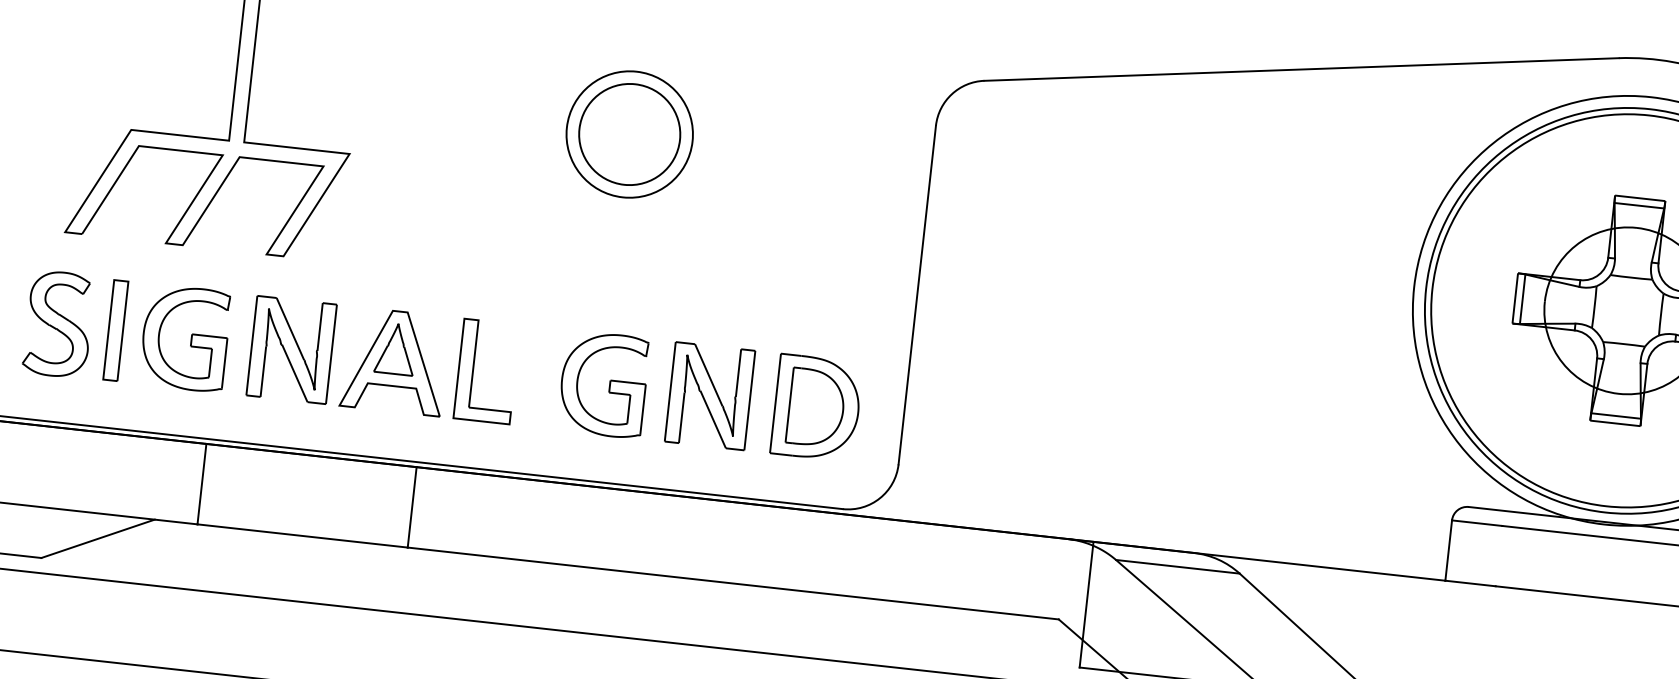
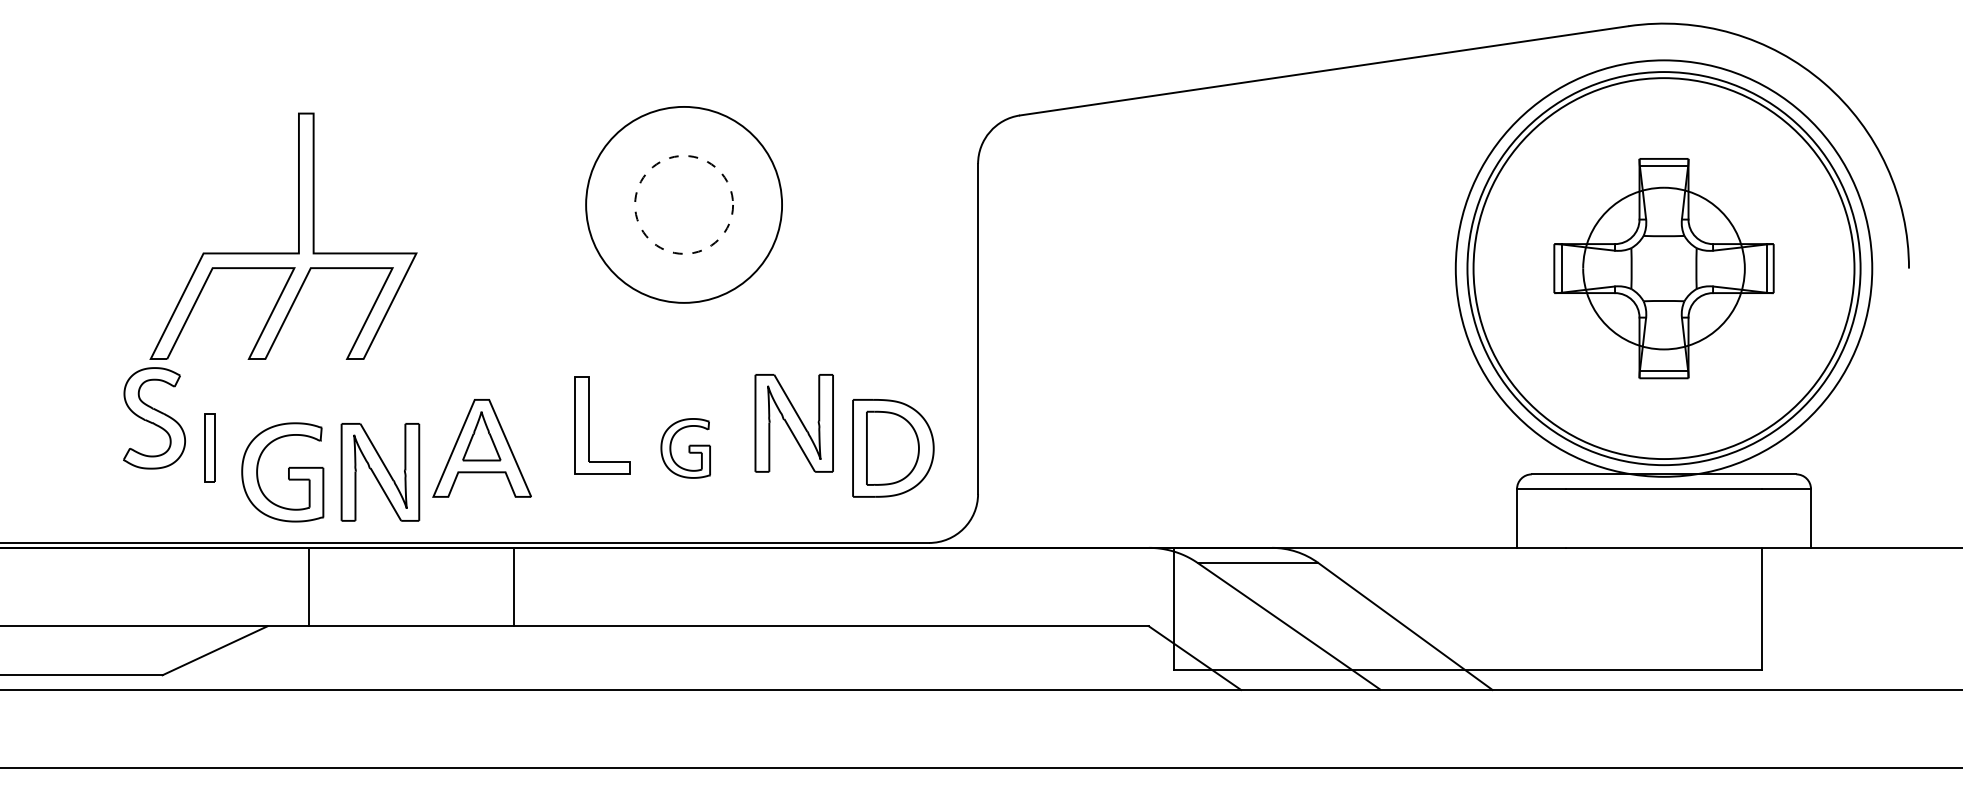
circle: (629, 134) -> (683, 204), size x1.6
circle: (630, 134) -> (684, 204), solid -> dashed
part: (58, 324) -> (154, 418), moved
part: (115, 330) -> (209, 448), size x0.7
part: (185, 338) -> (282, 472), moved
part: (291, 350) -> (380, 472), moved
part: (473, 370) -> (589, 425), moved
part: (603, 384) -> (685, 448), size x0.6
part: (709, 396) -> (793, 423), moved

